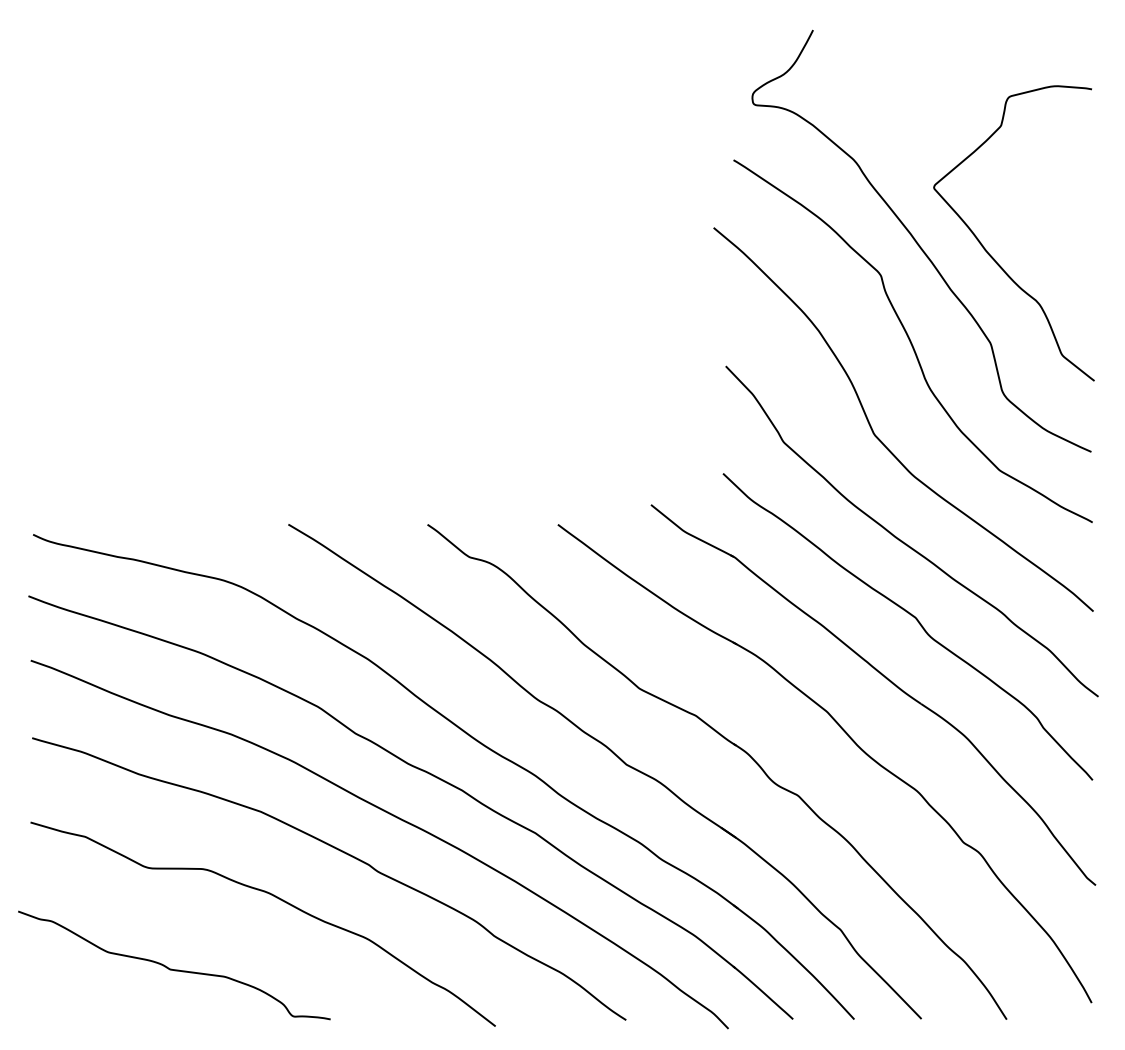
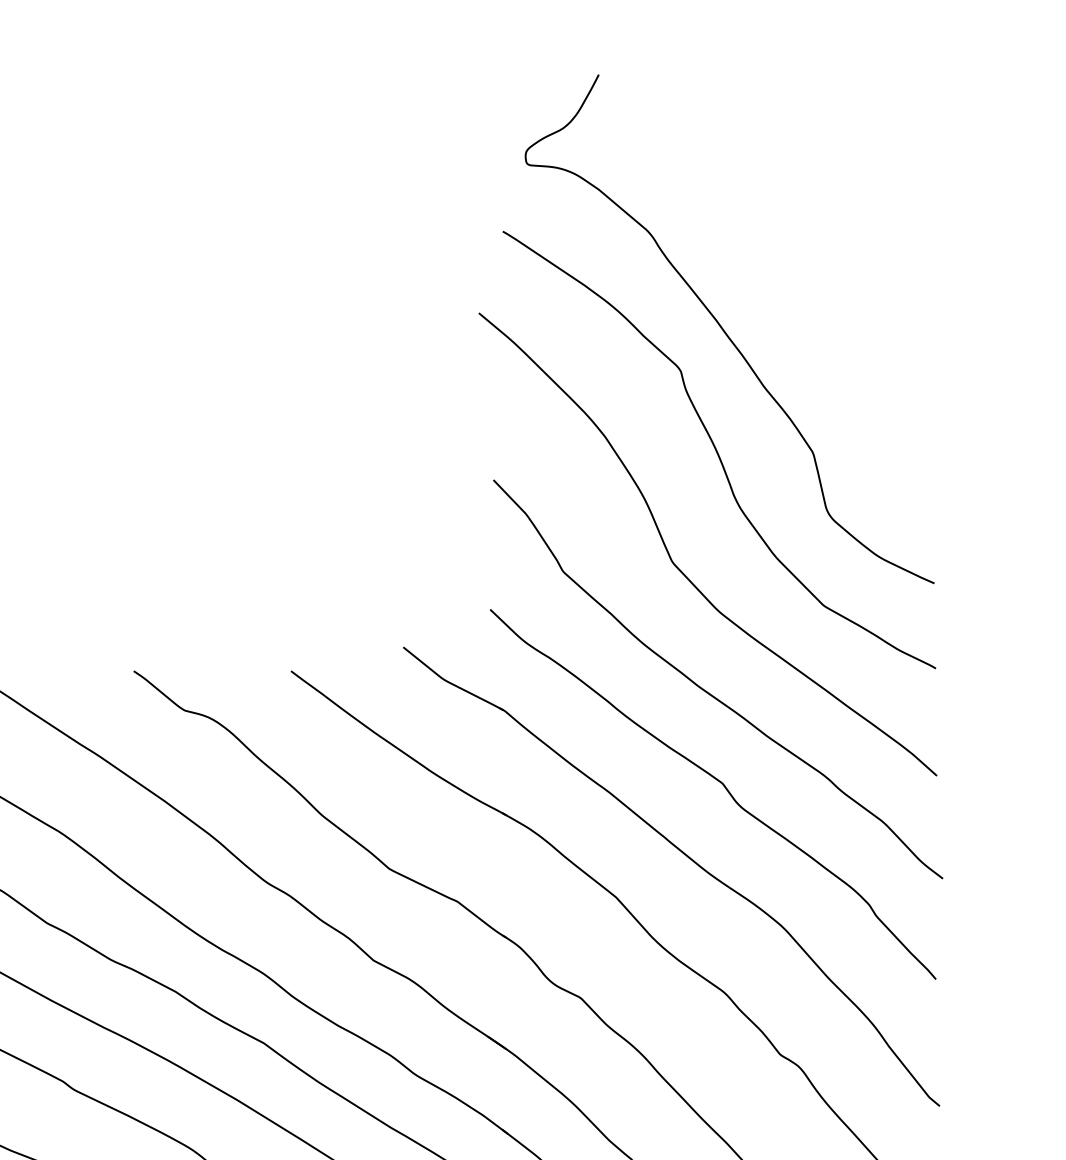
curve: (987, 250) -> (809, 340), removed

